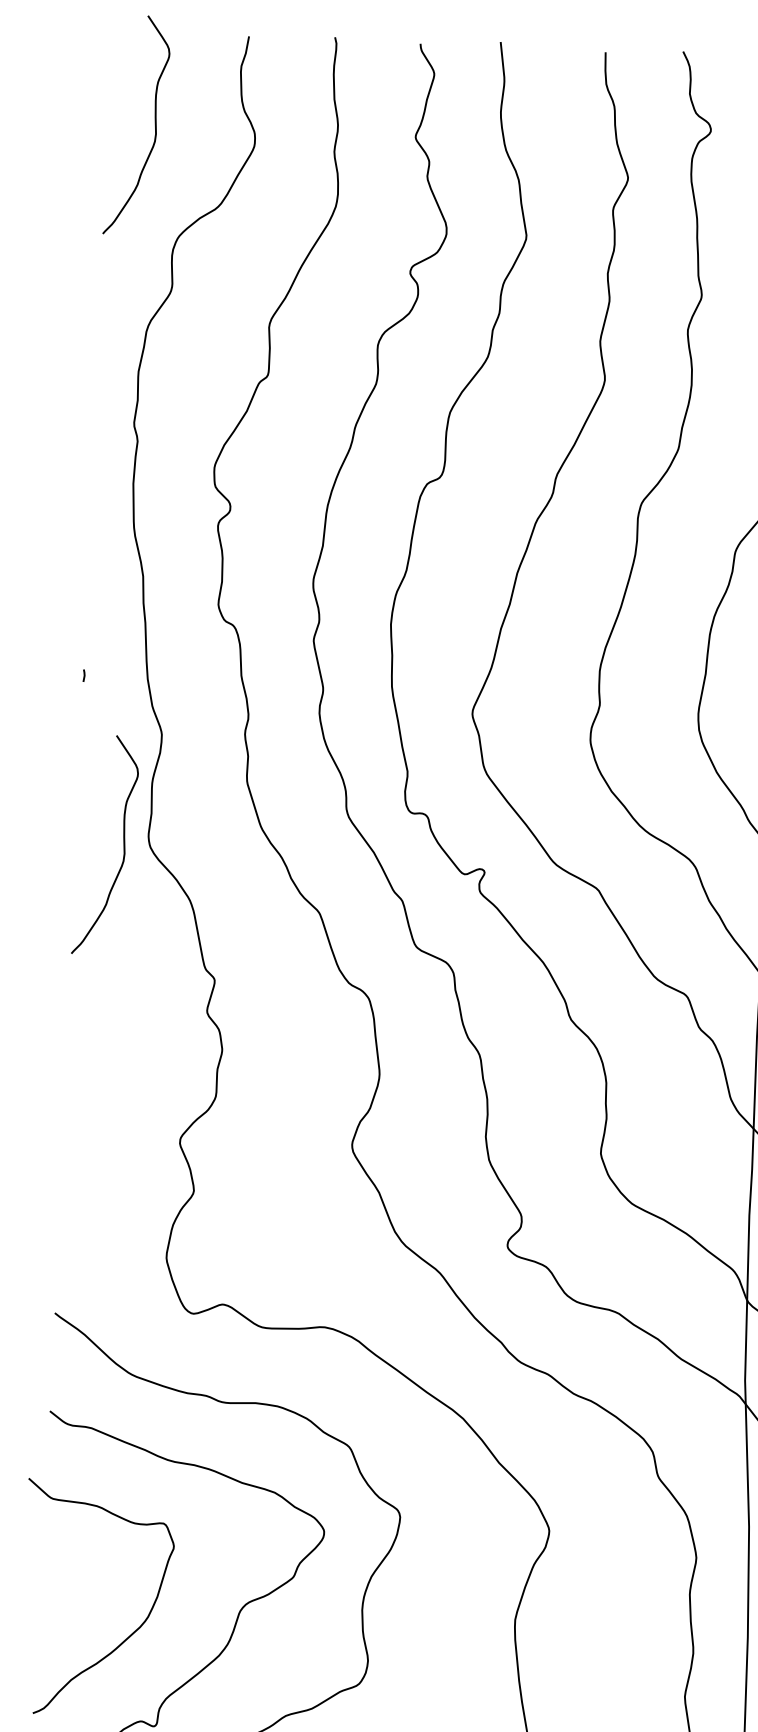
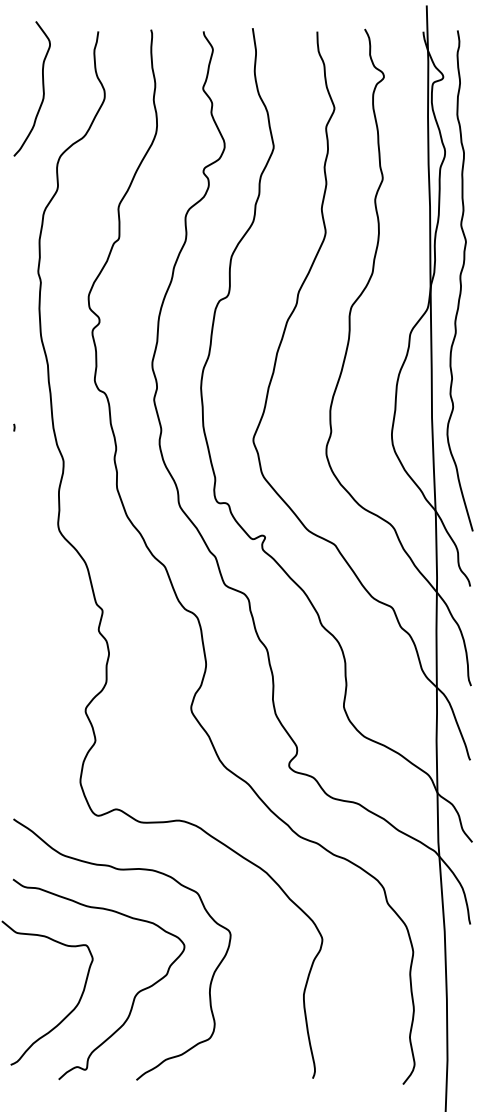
curve: (122, 845) -> (42, 530), removed

